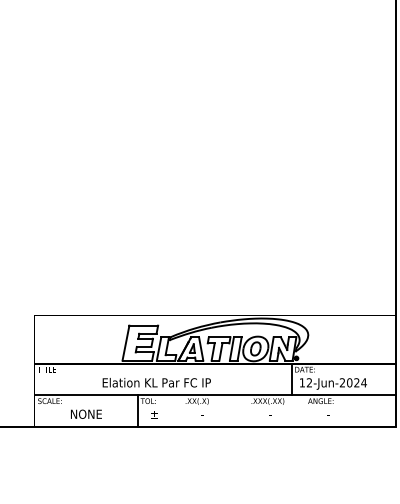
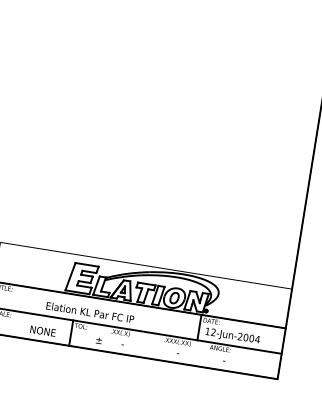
text: (356, 382) -> (251, 338), 12-Jun-2024 -> 12-Jun-2004
text: (86, 413) -> (43, 330), moved
text: (154, 414) -> (98, 340), moved

